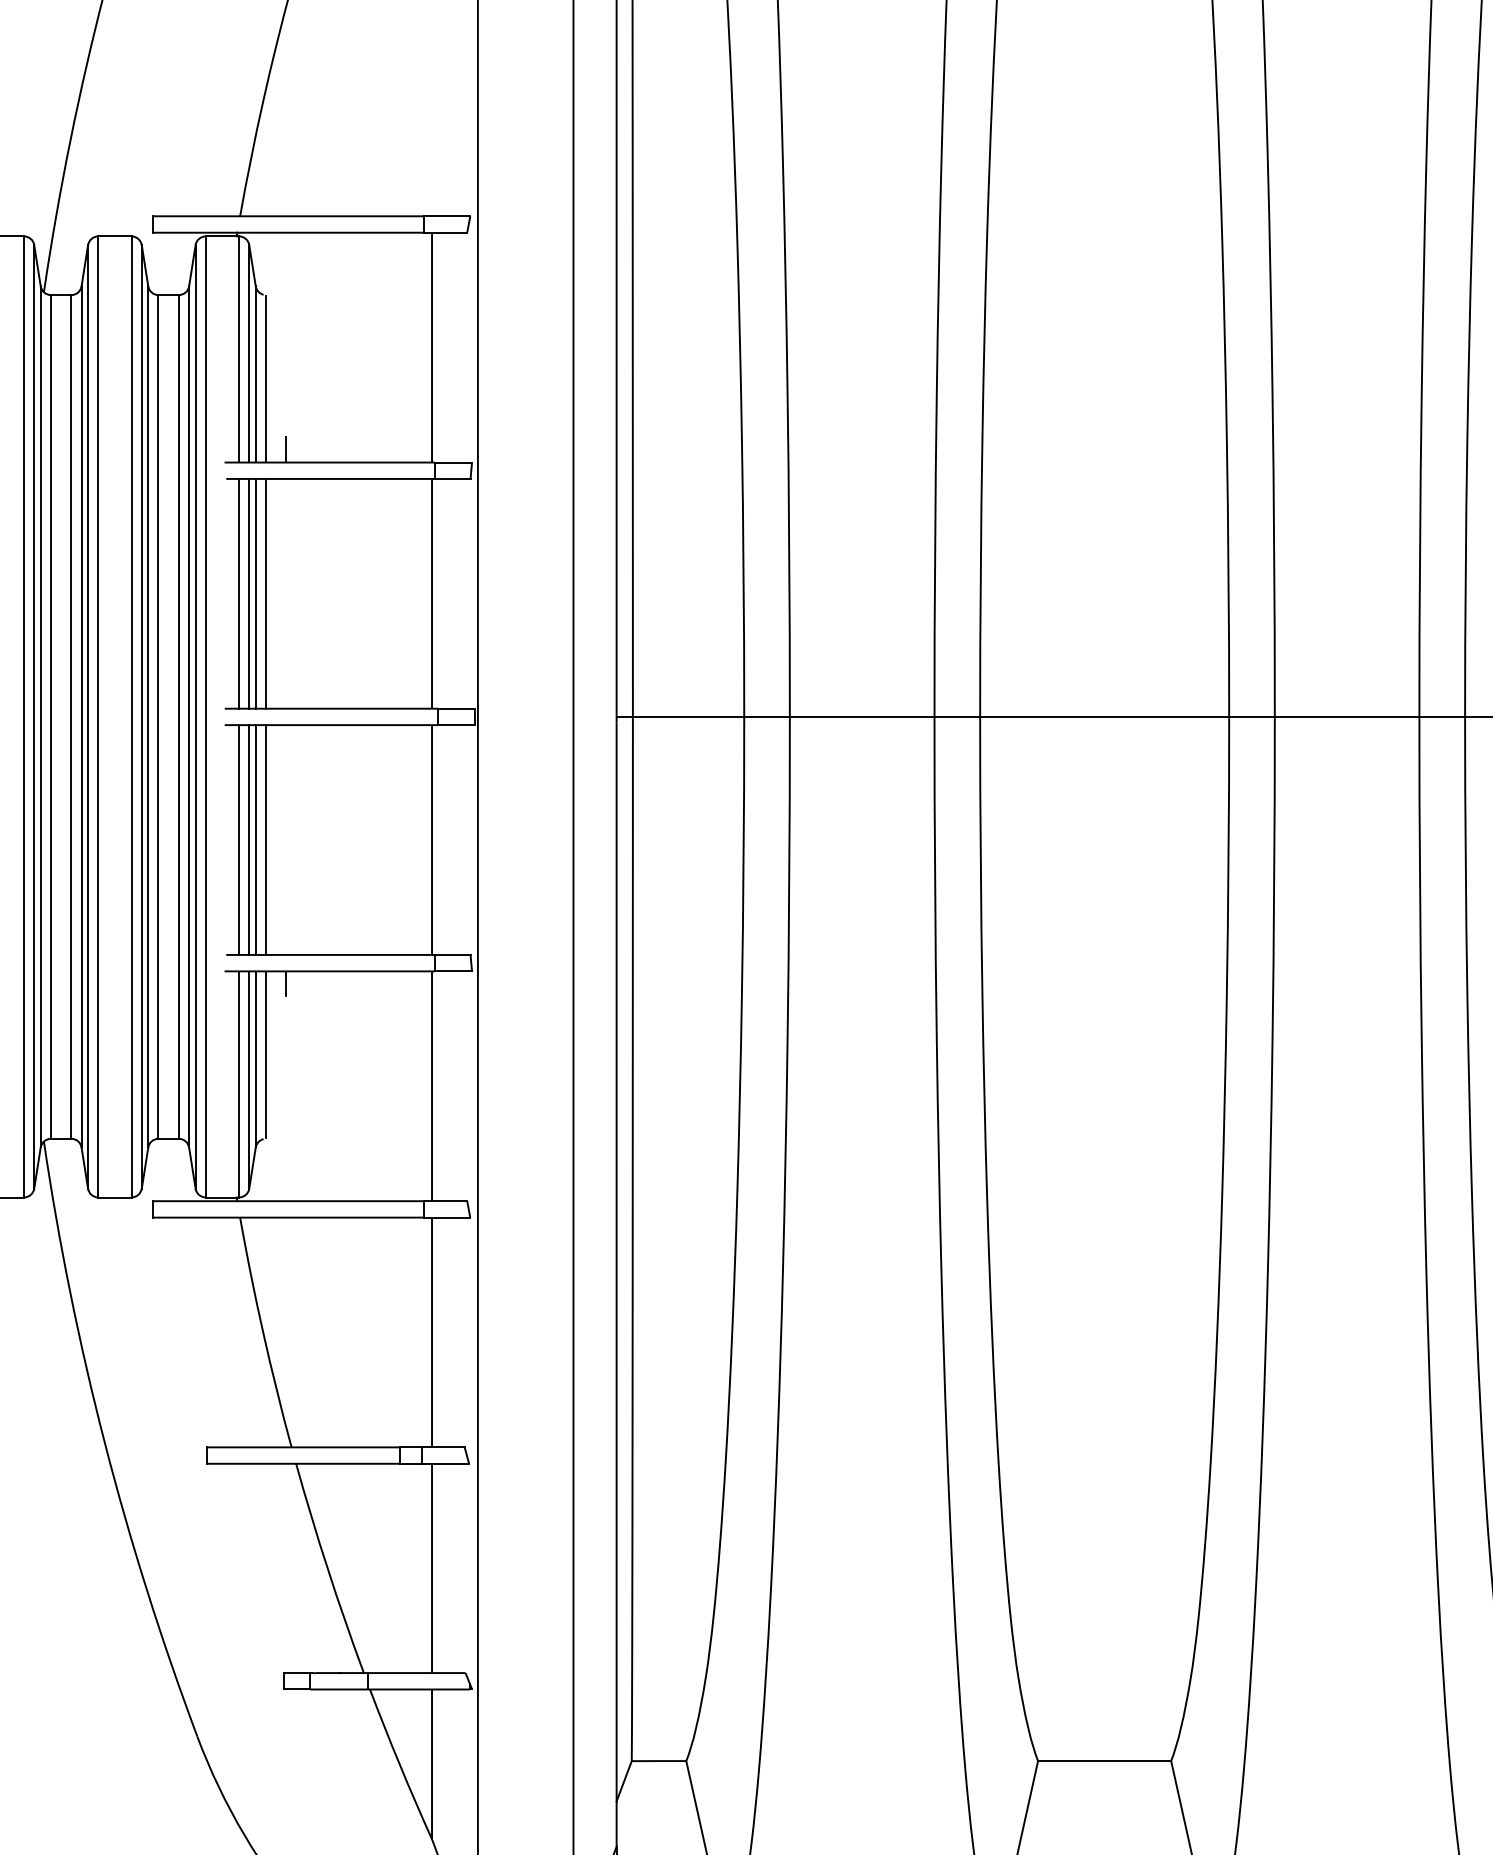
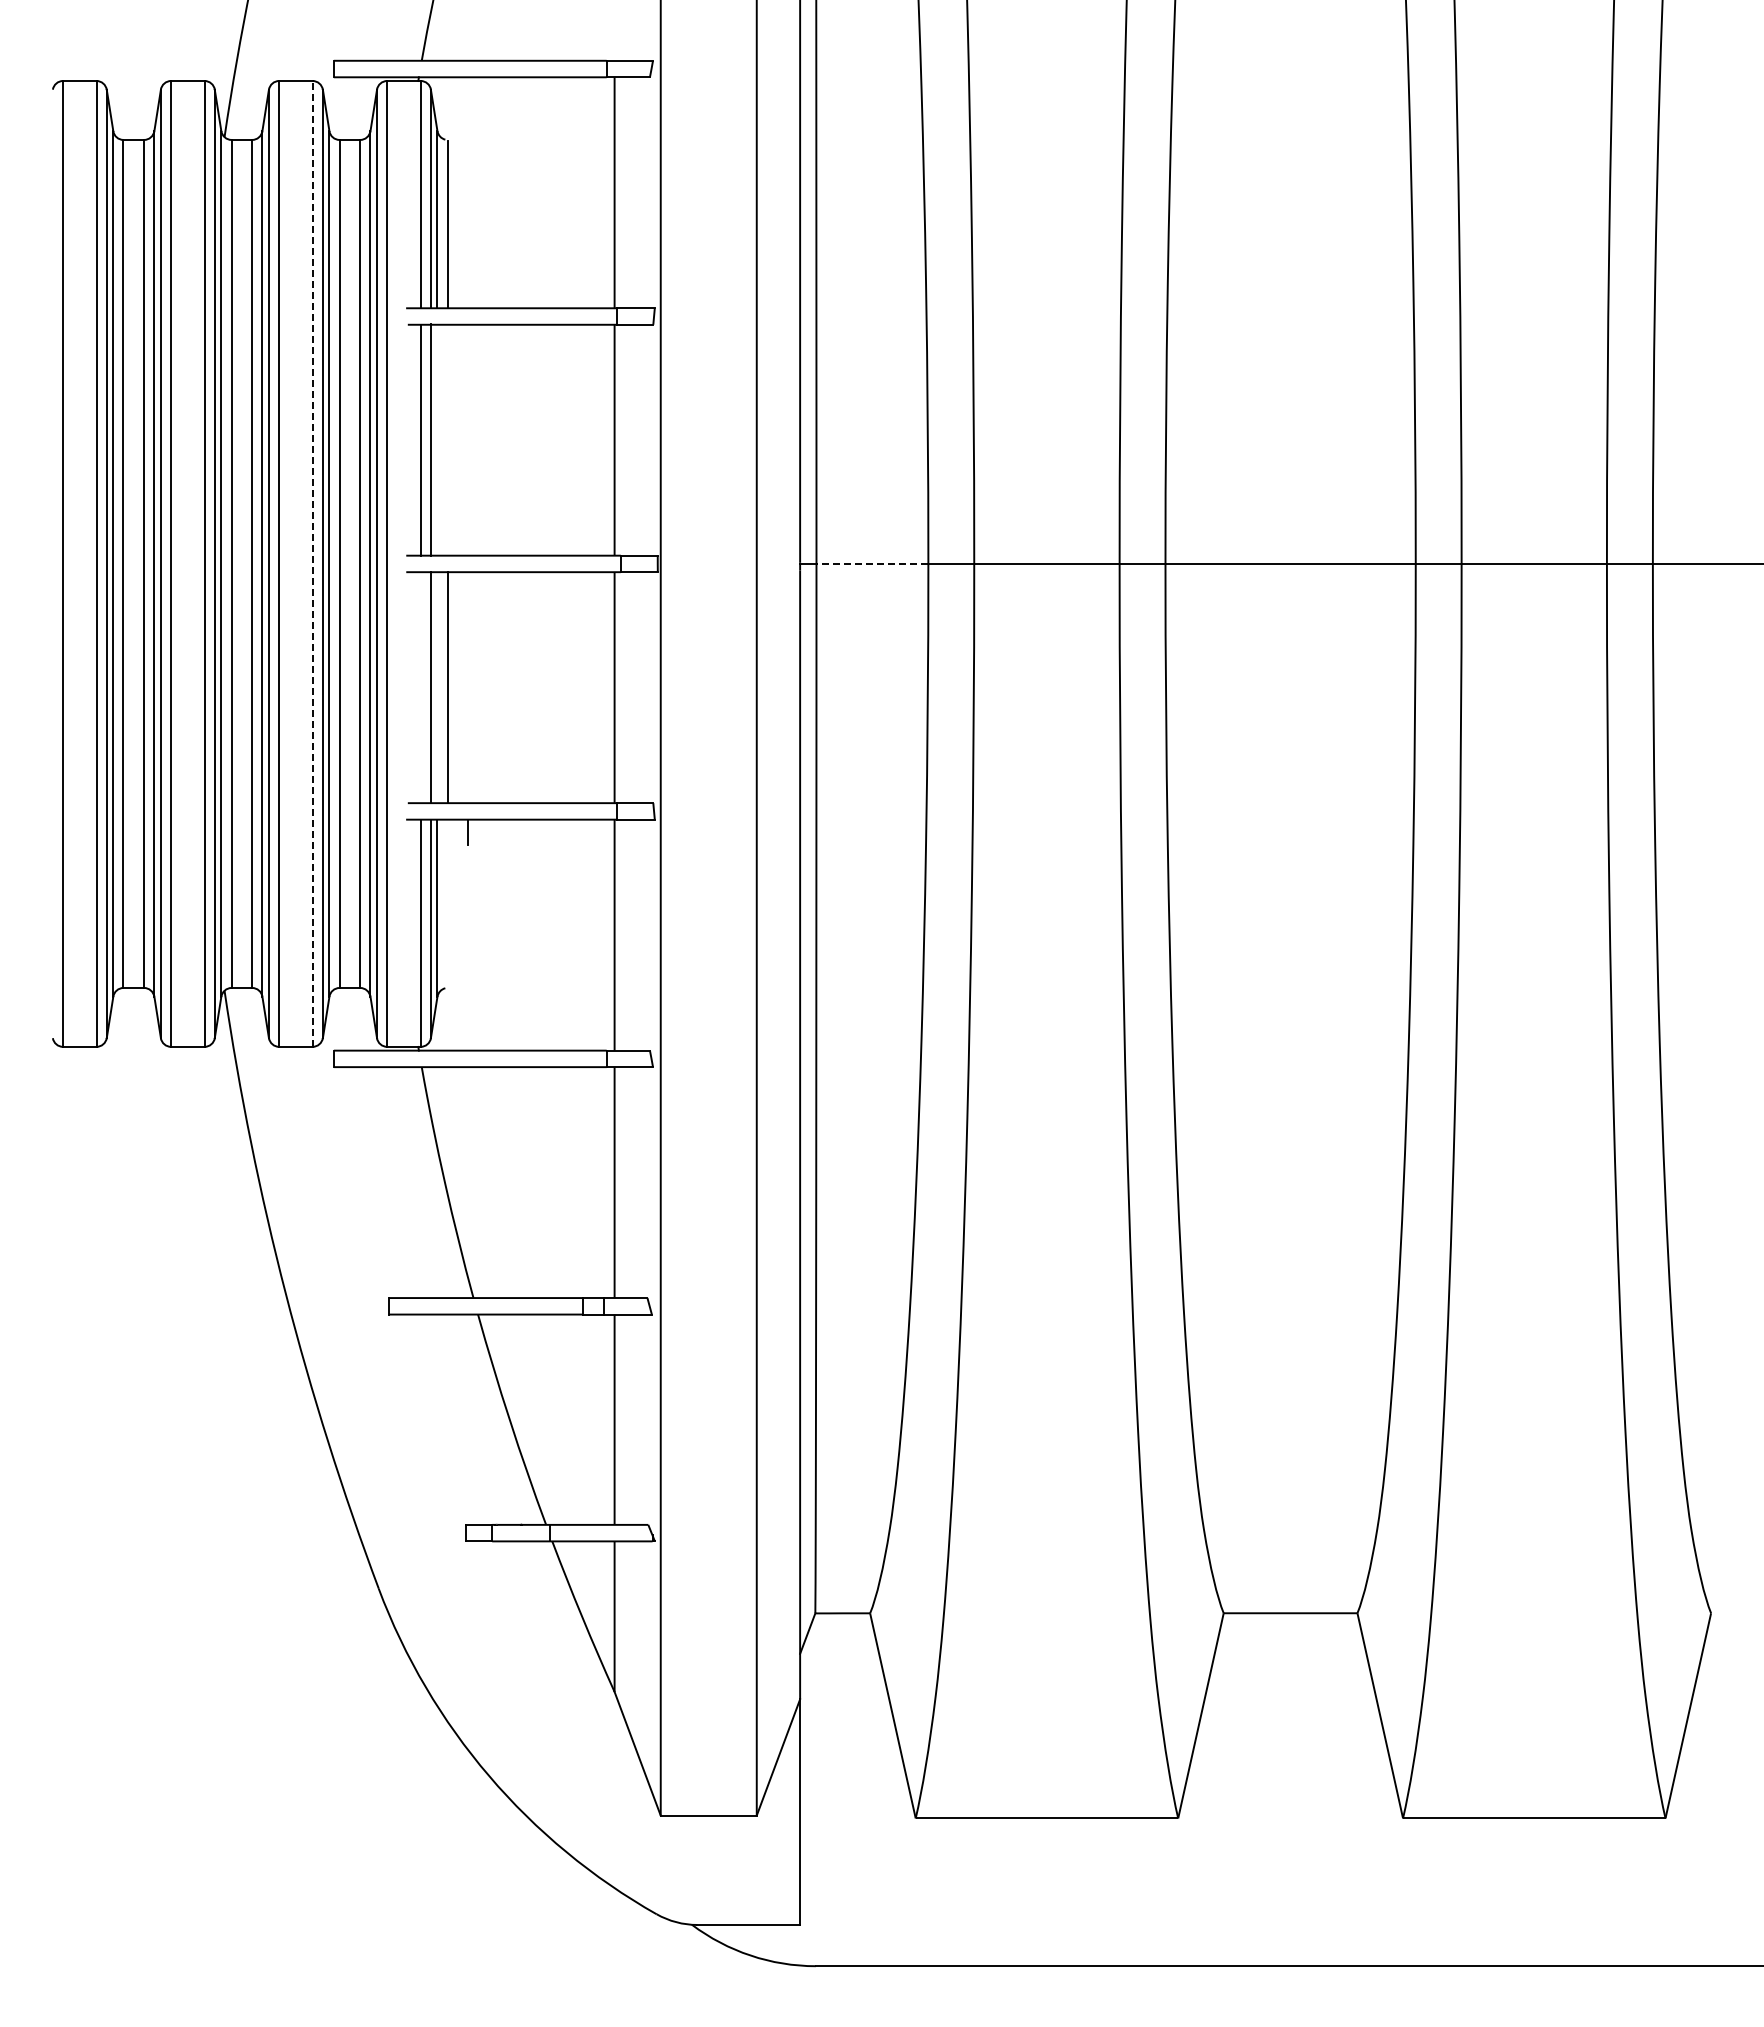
line: (286, 448) -> (468, 294), removed
line: (255, 593) -> (437, 439), removed
line: (265, 593) -> (447, 439), removed
line: (131, 716) -> (312, 563), solid -> dashed
line: (688, 716) -> (872, 563), solid -> dashed
line: (238, 839) -> (420, 687), removed
line: (255, 839) -> (437, 687), removed
line: (265, 1054) -> (447, 903), removed

